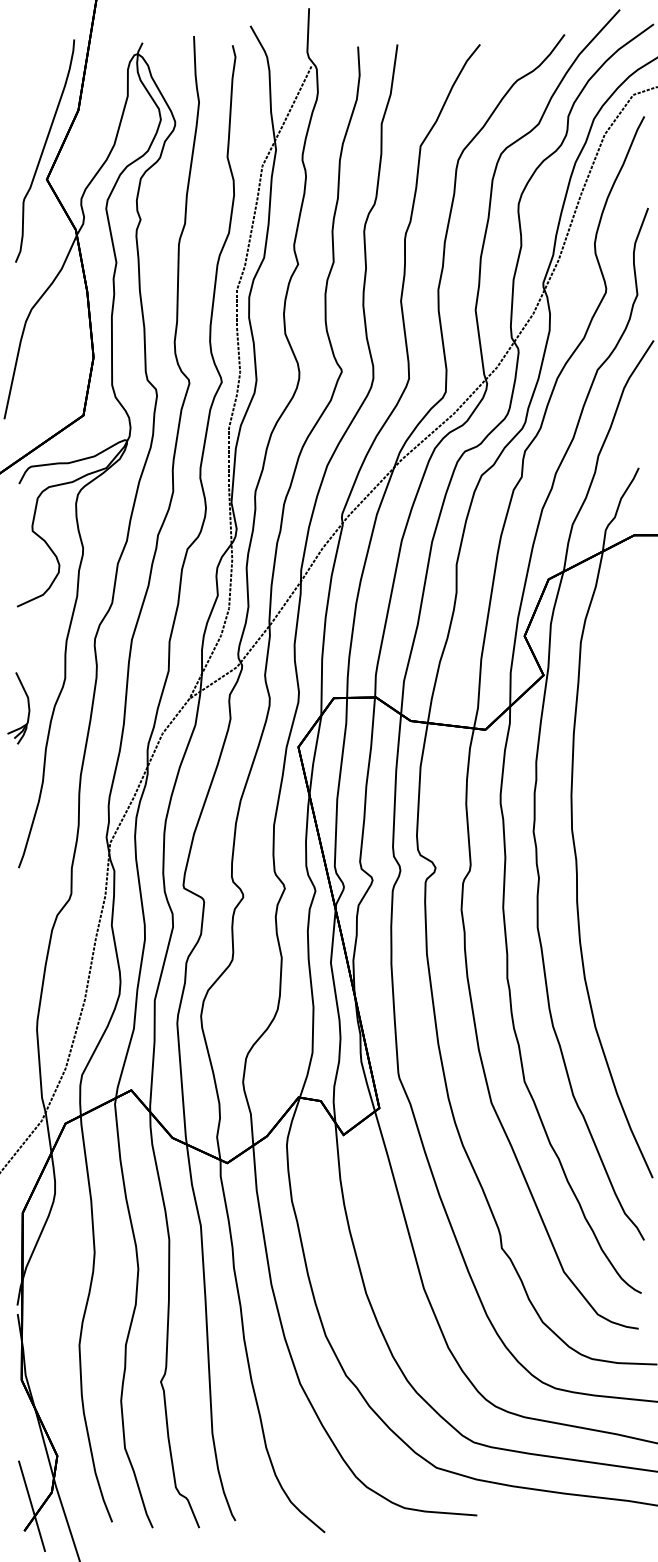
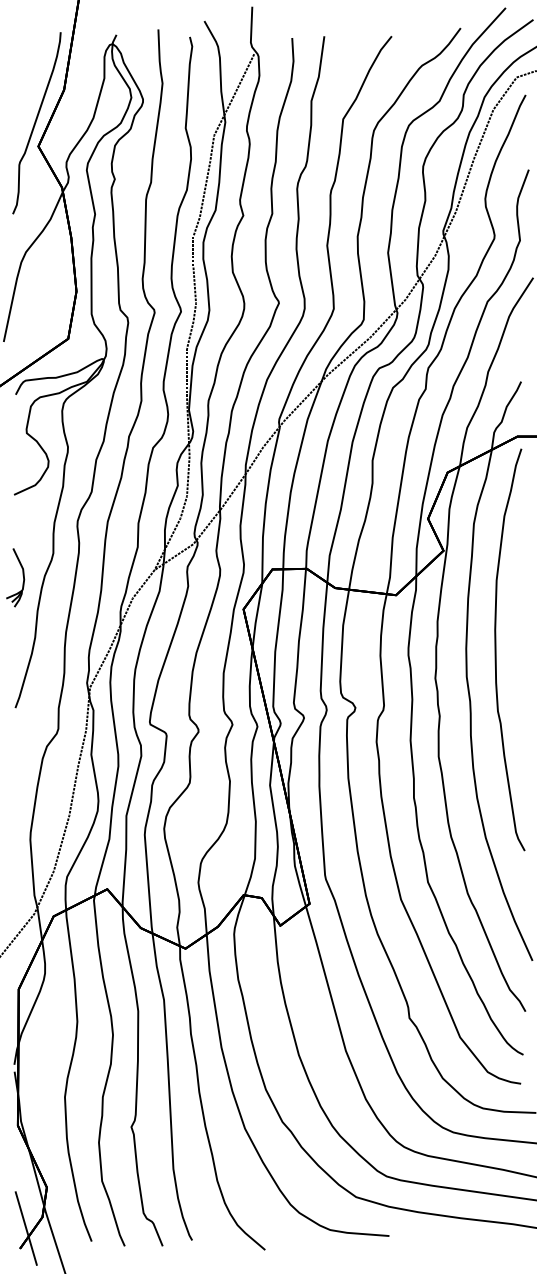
part: (608, 796) -> (496, 649), added

